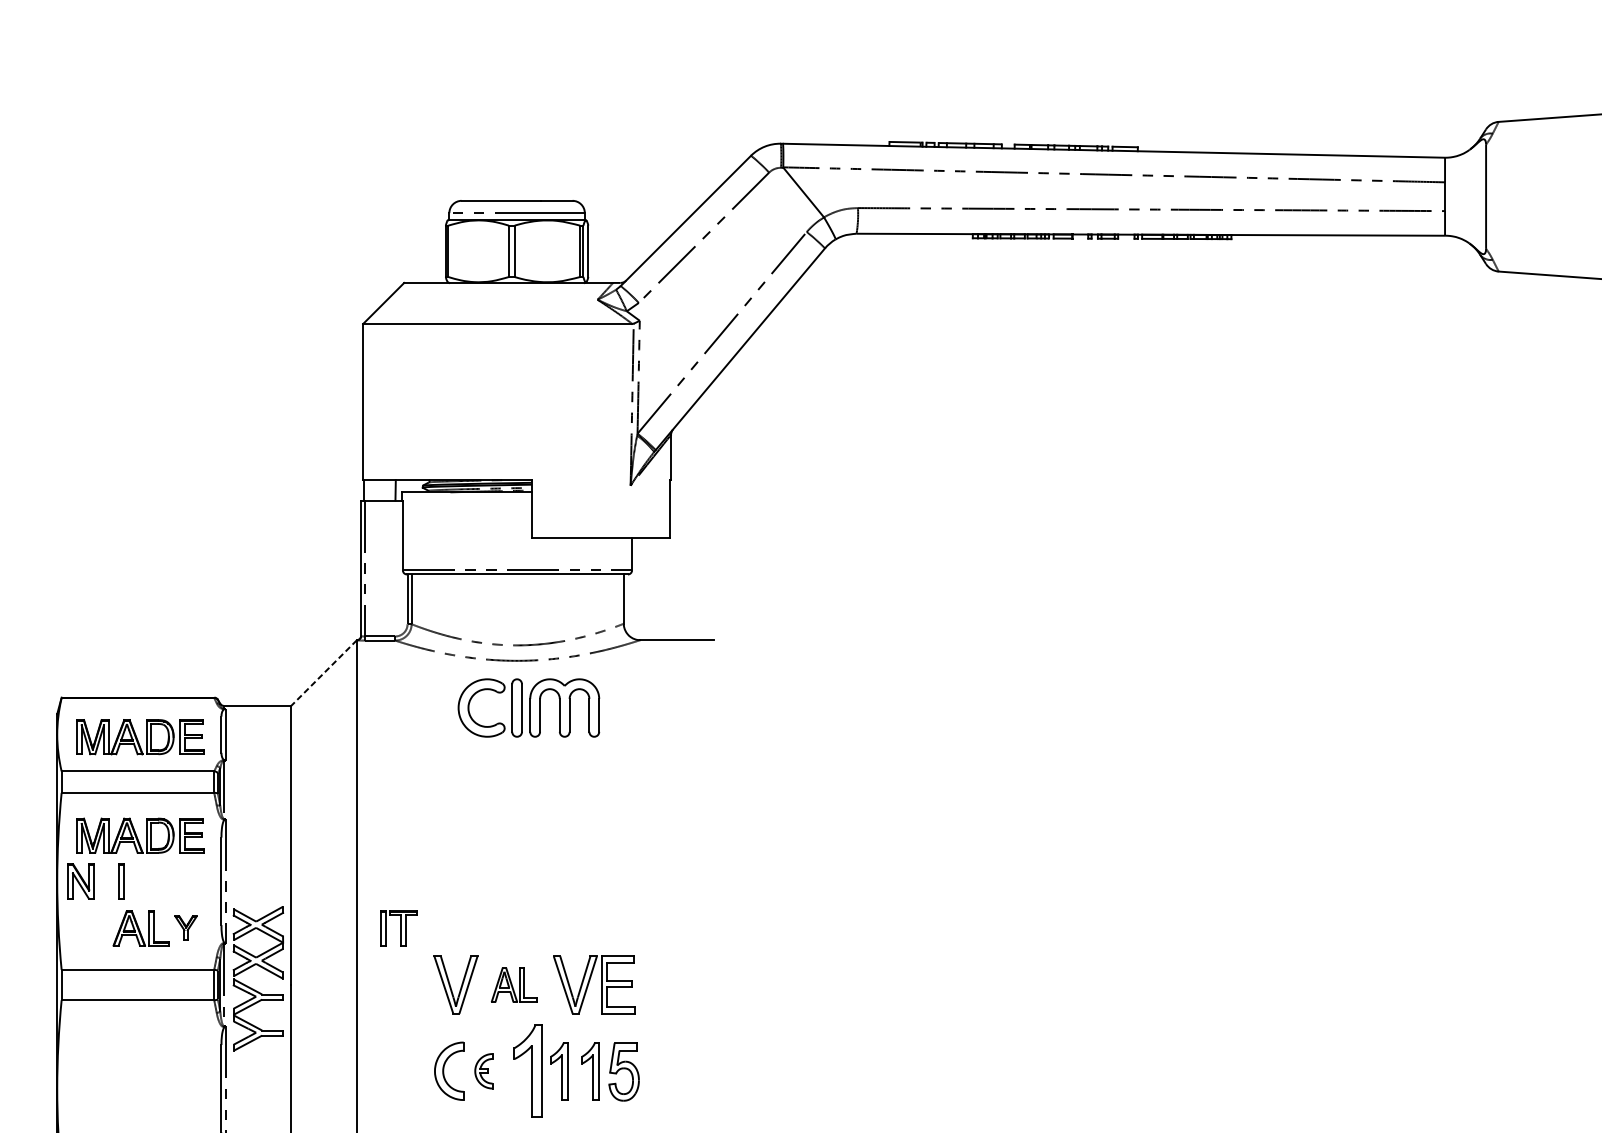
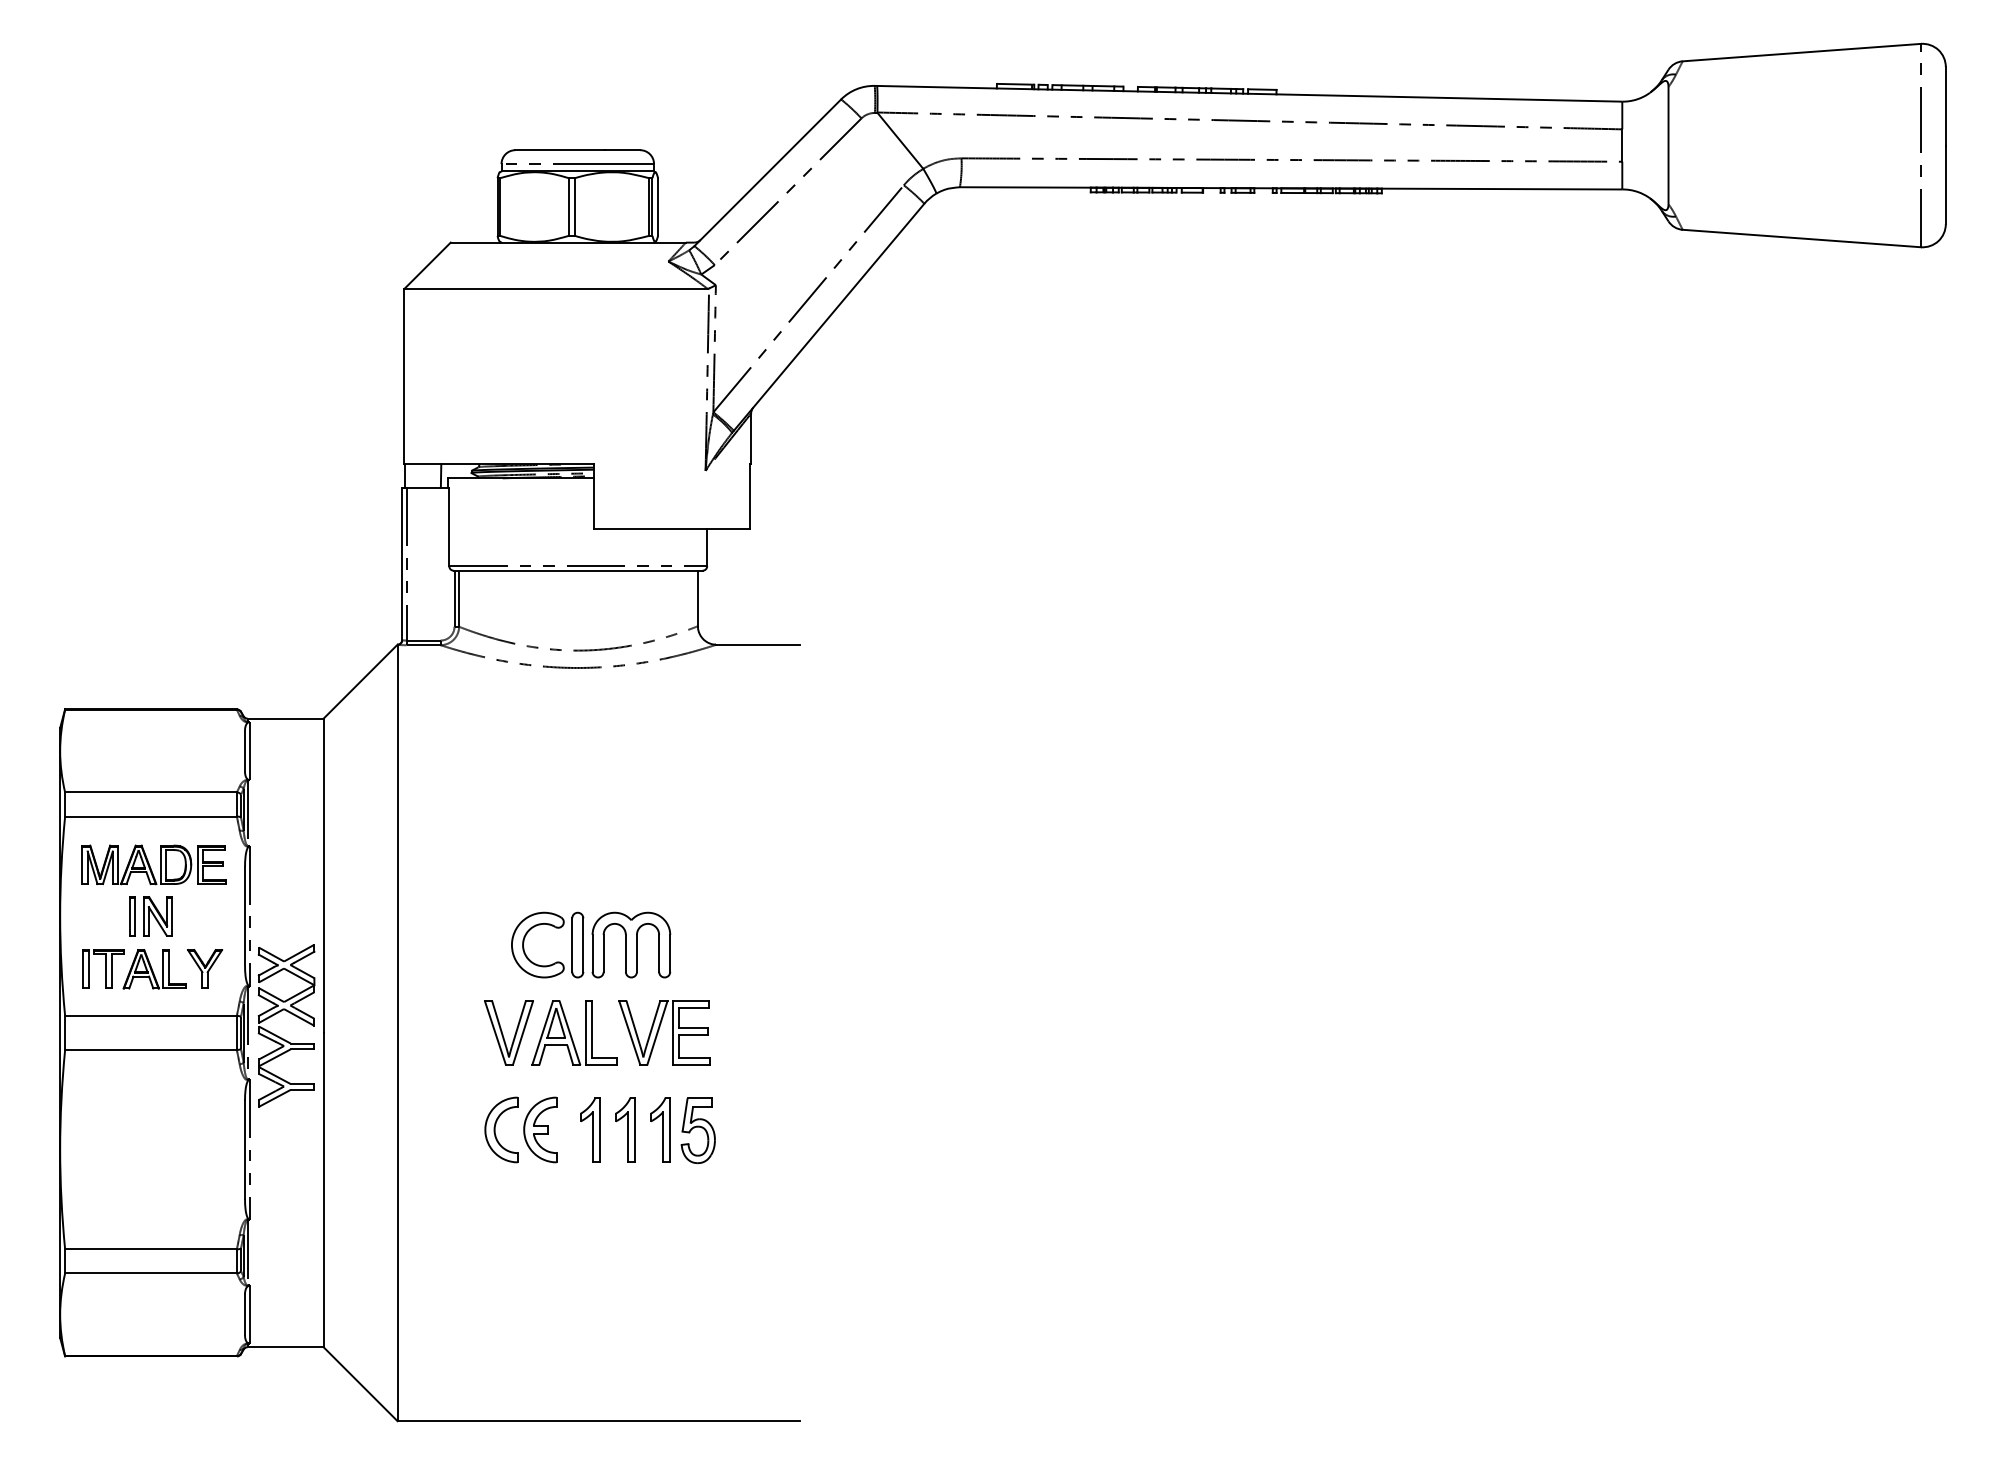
line: (324, 673) -> (360, 682), dashed -> solid
part: (529, 707) -> (591, 944), moved
part: (140, 736) -> (153, 753), removed
part: (80, 881) -> (157, 916), moved
part: (186, 927) -> (205, 968), size x1.43
part: (398, 927) -> (103, 968), moved
part: (514, 984) -> (574, 1032), size x1.67
part: (483, 1070) -> (540, 1129), size x1.67
part: (528, 1070) -> (590, 1129), size x0.62

